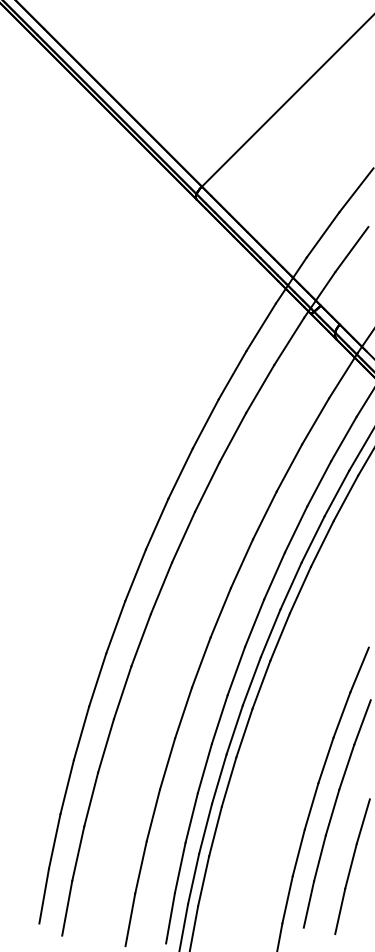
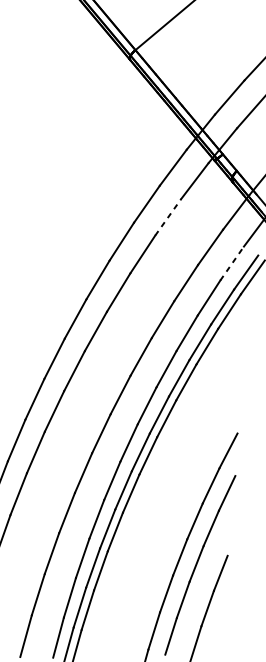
line: (260, 389) -> (168, 217), solid -> dashed
line: (343, 439) -> (231, 263), solid -> dashed

